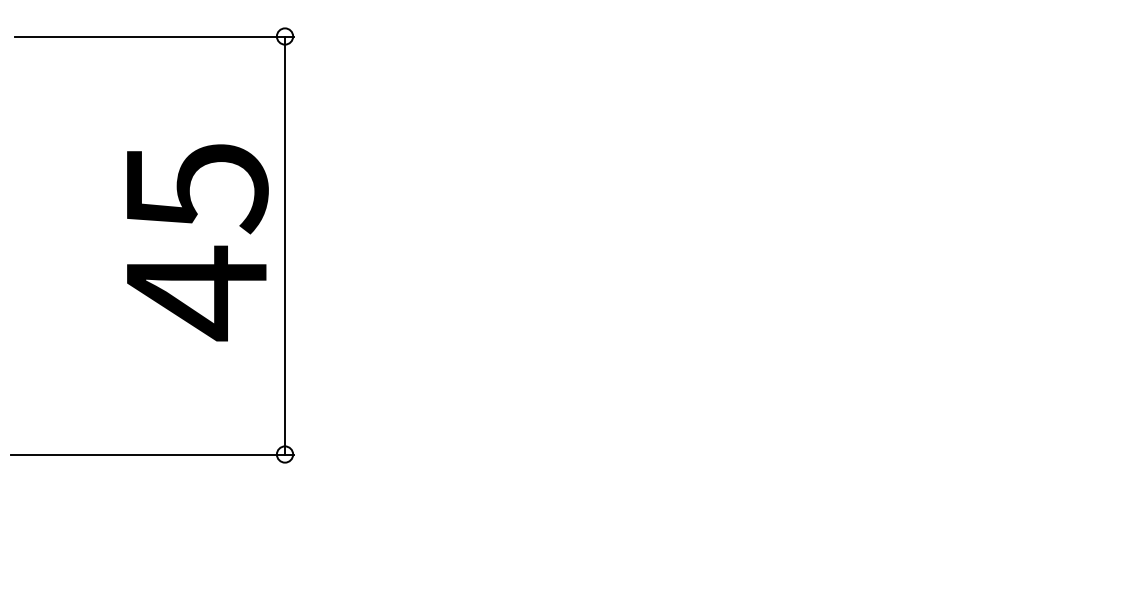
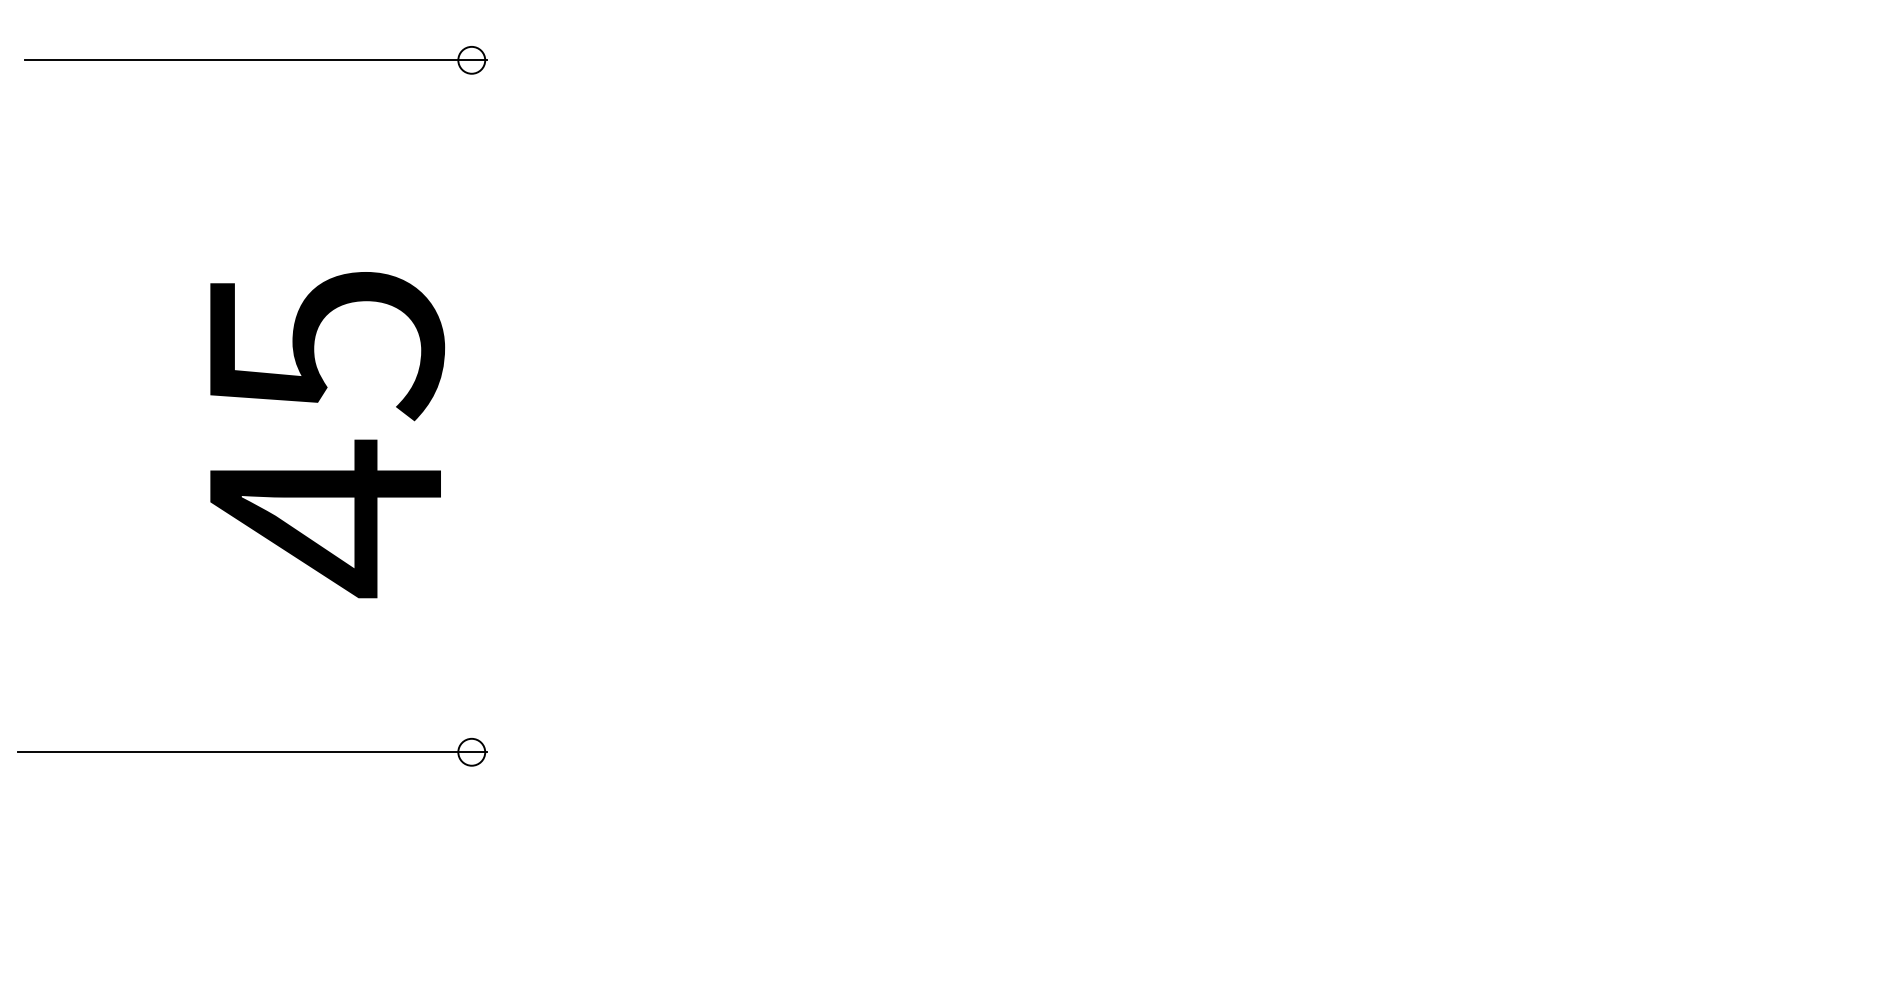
text: (197, 242) -> (326, 434), moved
line: (285, 245) -> (472, 406), removed

